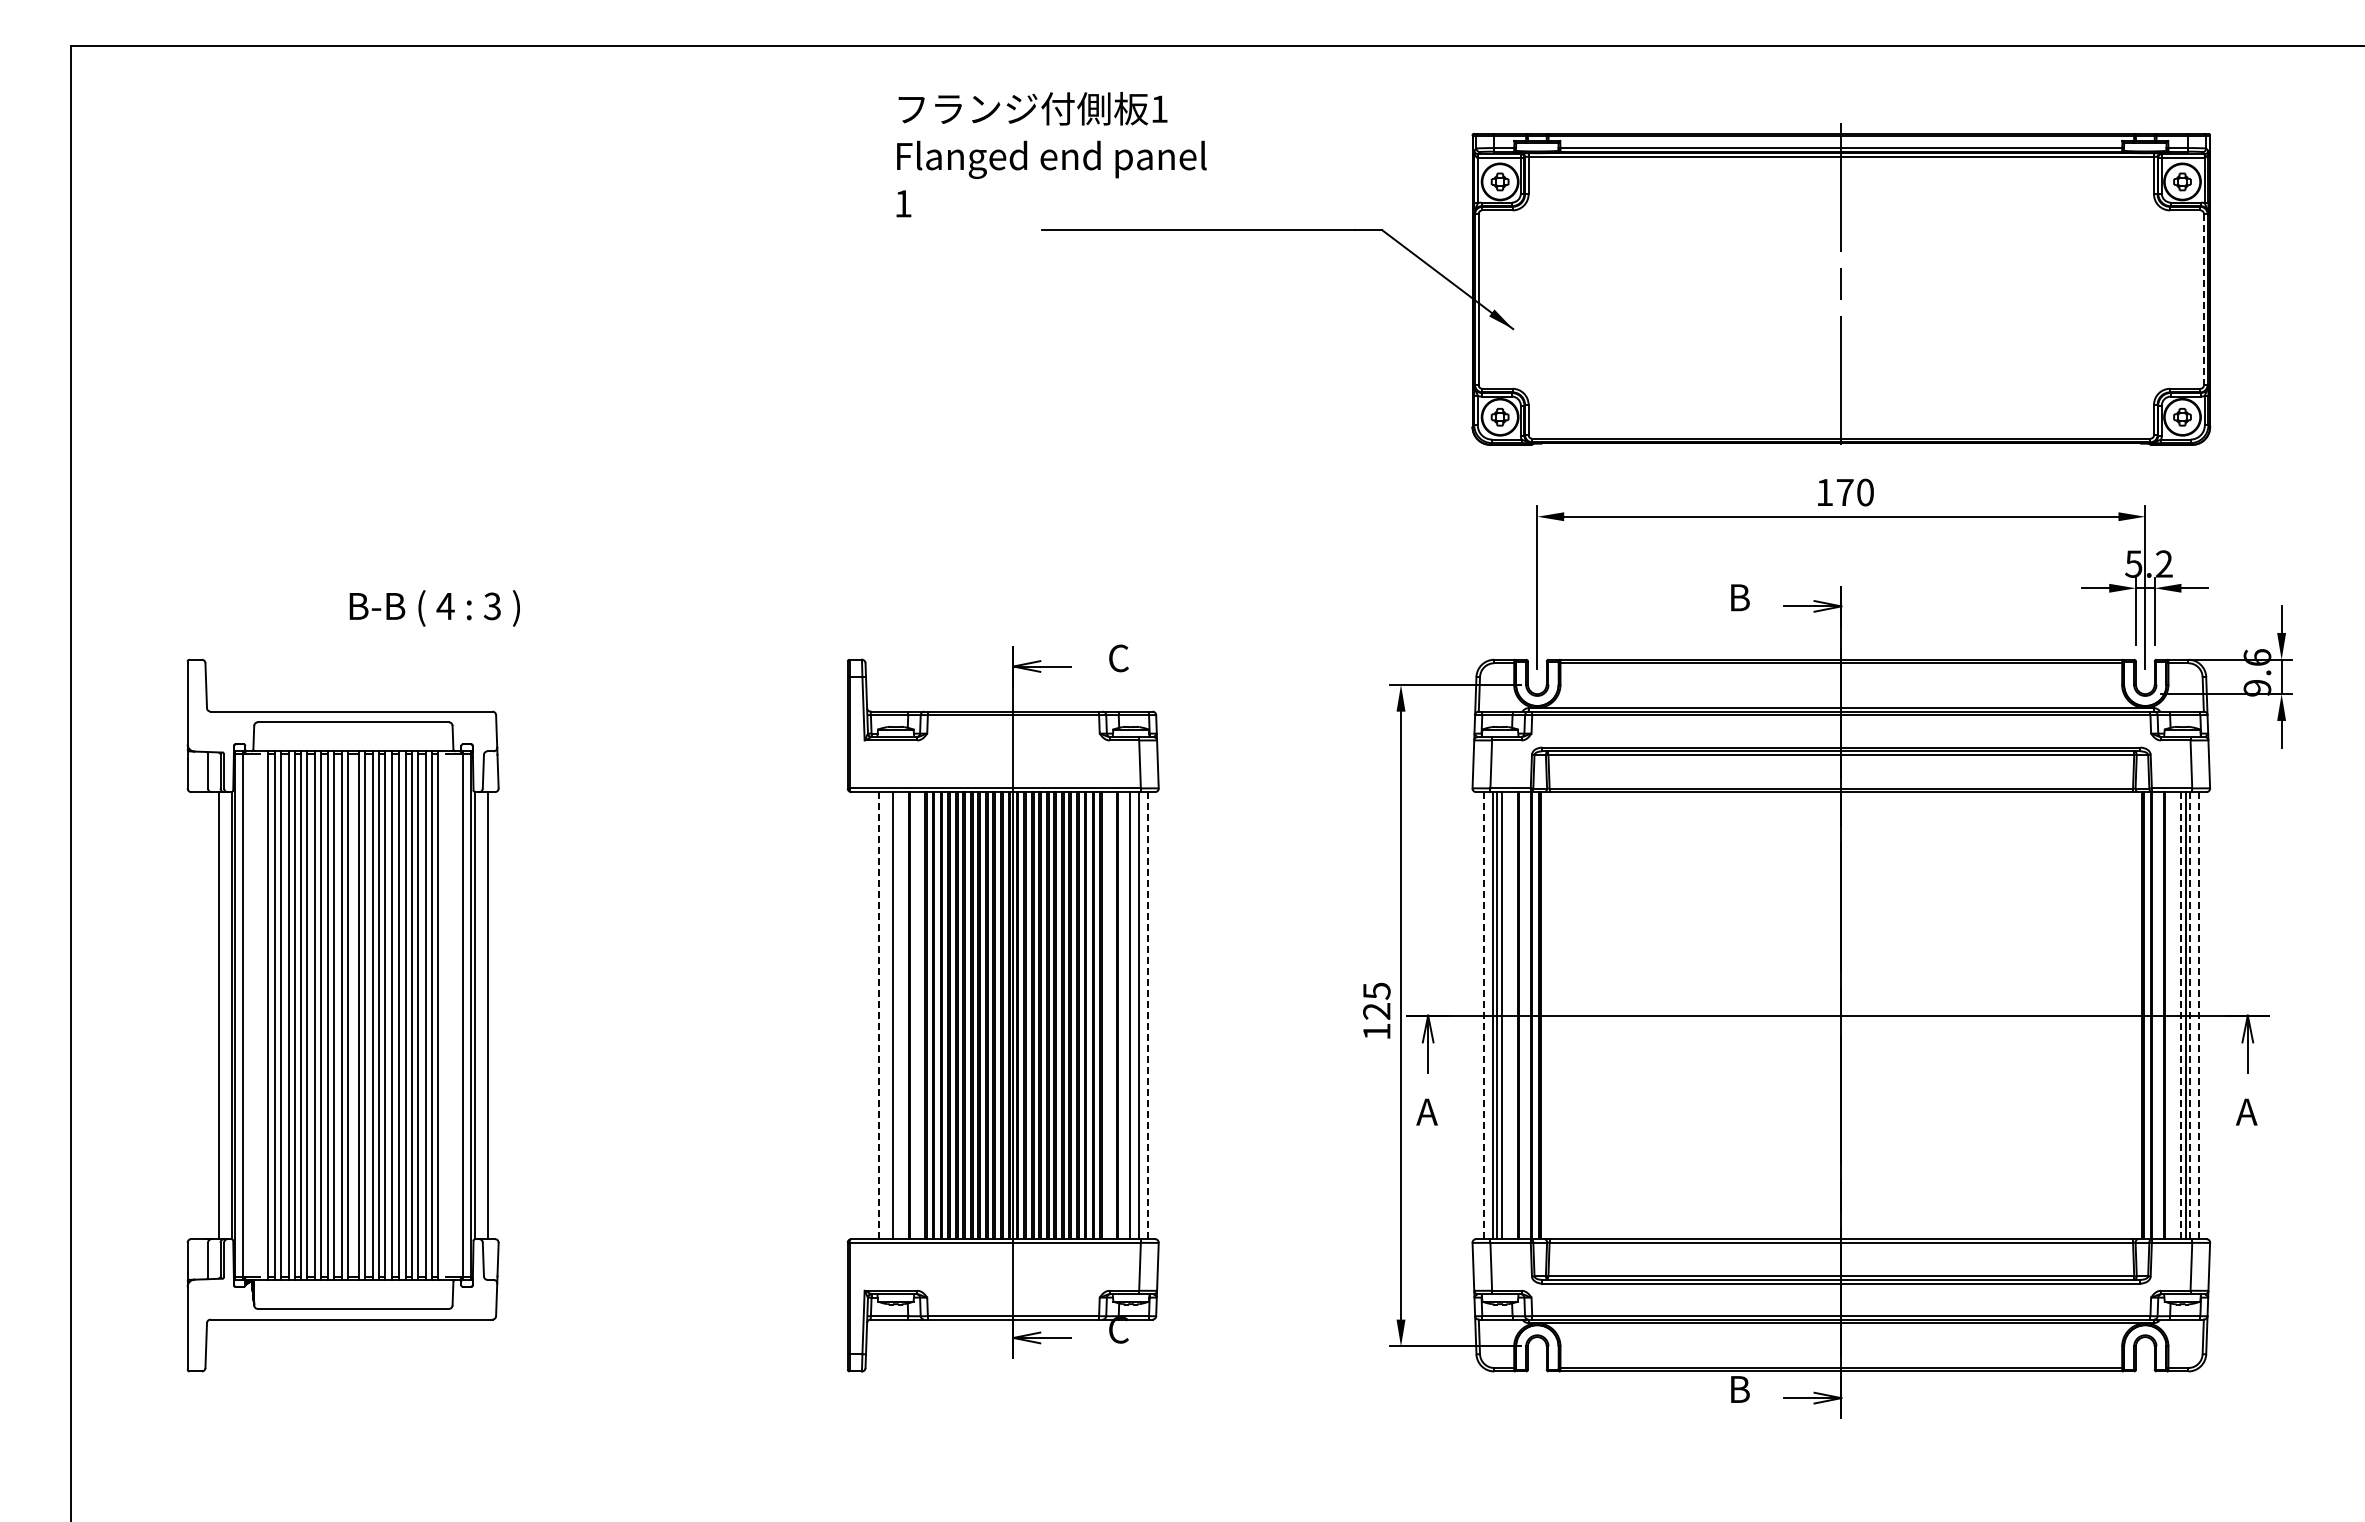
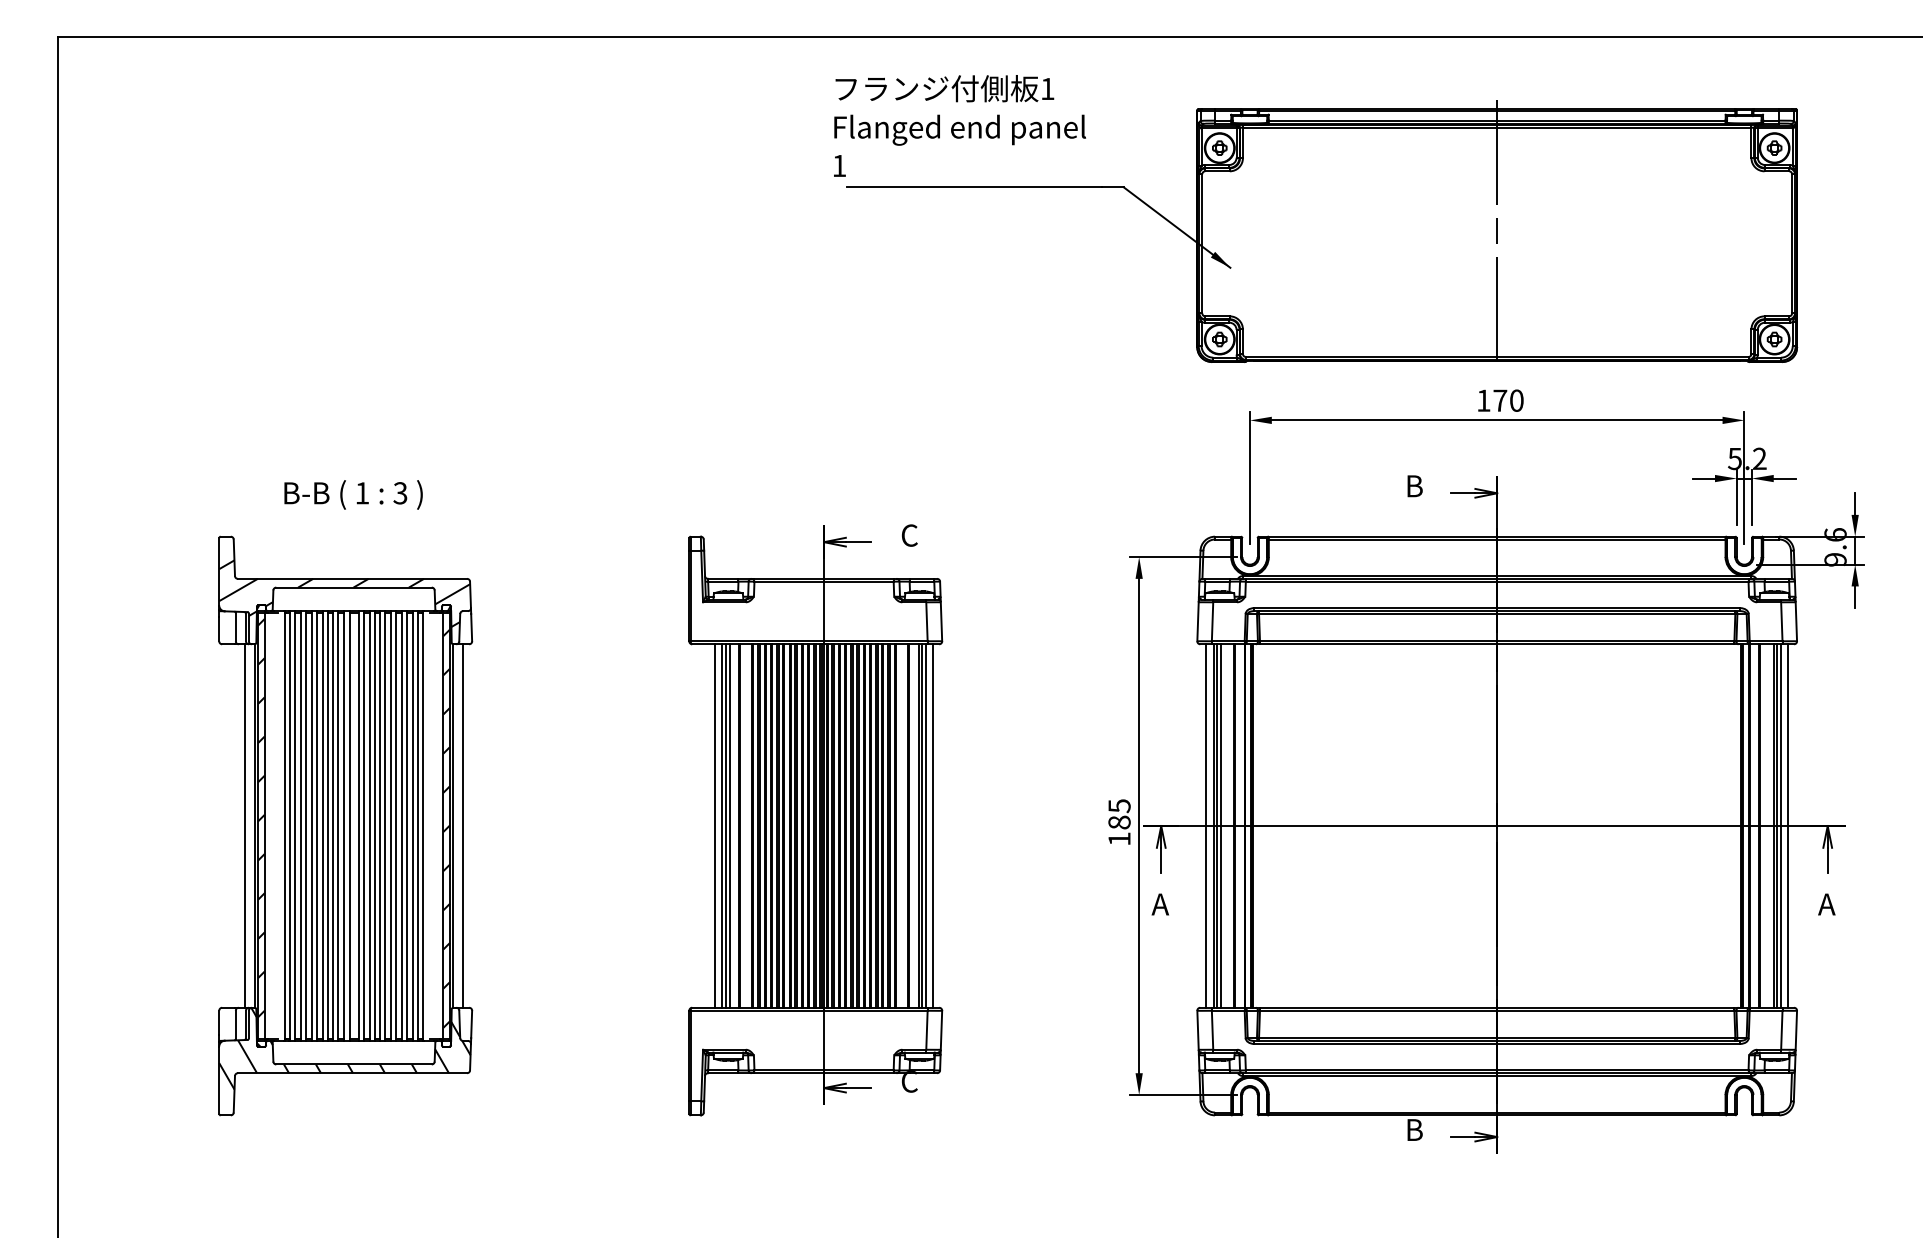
text: (1051, 154) -> (959, 125), moved
line: (2203, 299) -> (1791, 243), dashed -> solid
text: (445, 606) -> (362, 493), 4 -> 1
text: (1376, 1011) -> (1119, 822), 125 -> 185
part: (342, 1015) -> (345, 825), moved
line: (879, 1015) -> (715, 825), dashed -> solid
line: (888, 1015) -> (722, 825), added
line: (897, 1015) -> (729, 825), added
line: (1134, 1015) -> (922, 825), added
line: (1147, 1015) -> (933, 825), dashed -> solid
line: (1483, 1015) -> (1206, 825), dashed -> solid
line: (2181, 1015) -> (1773, 825), dashed -> solid
line: (2190, 1015) -> (1781, 825), dashed -> solid
line: (2198, 1015) -> (1787, 825), dashed -> solid

